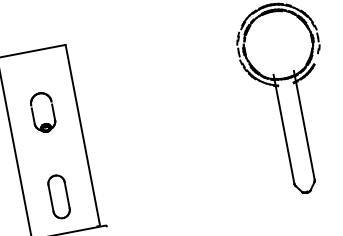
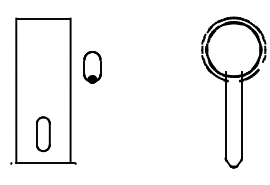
part: (43, 112) -> (92, 67), moved

